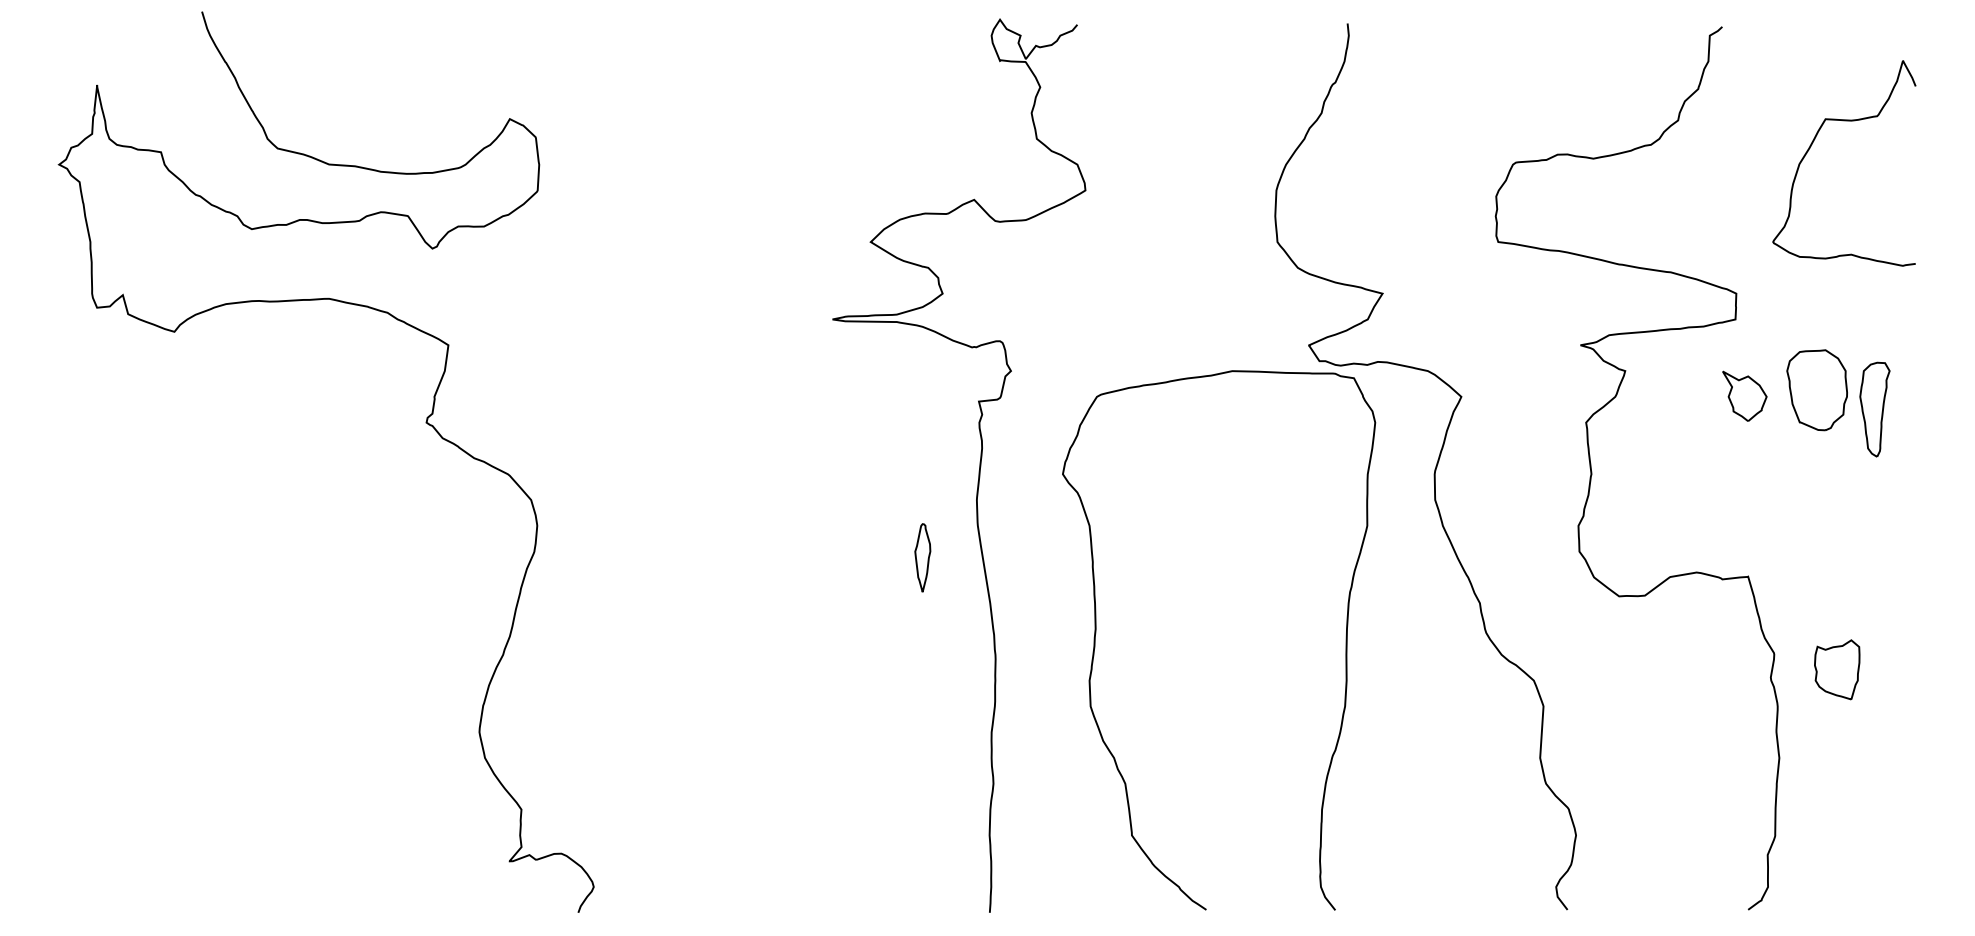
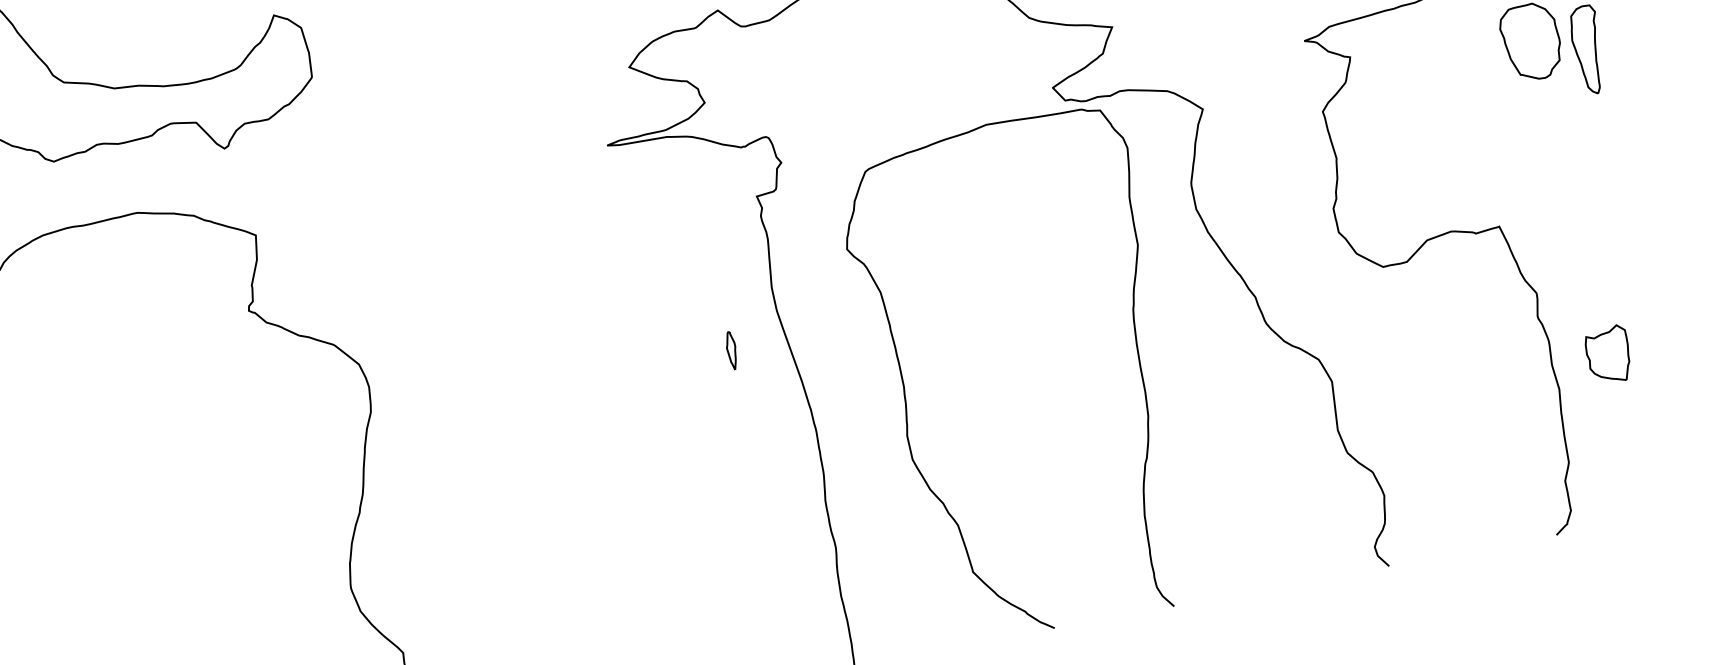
part: (1744, 395) -> (1464, 59), removed
part: (922, 557) -> (731, 350), size x0.6
part: (1837, 669) -> (1608, 354), moved

